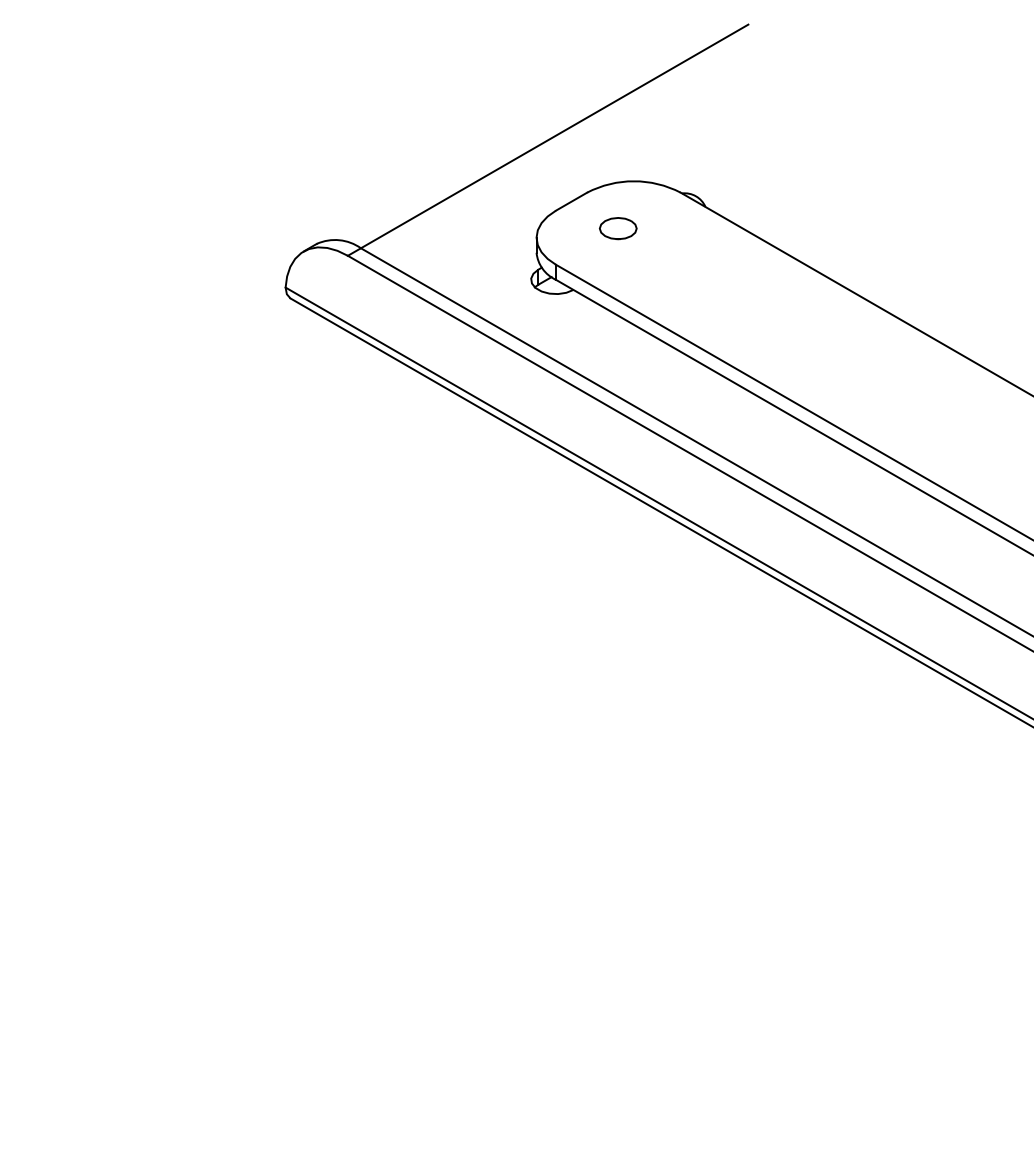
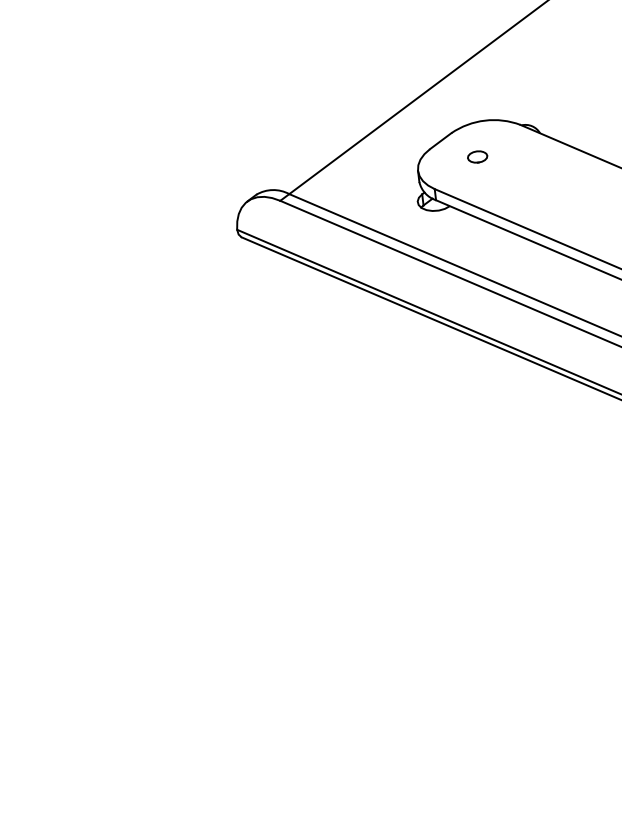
part: (618, 228) -> (477, 156), size x0.71

